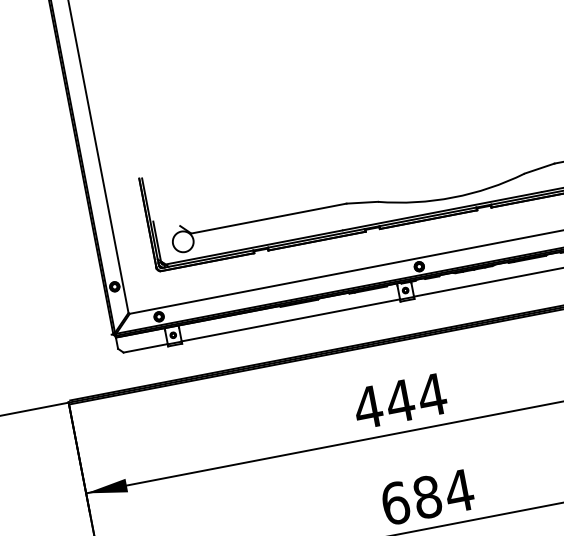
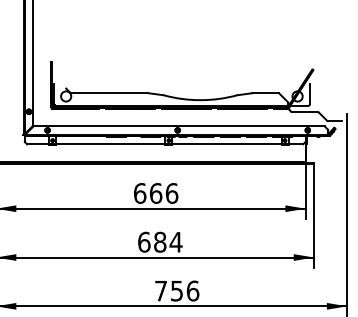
text: (399, 401) -> (155, 193), 444 -> 666

